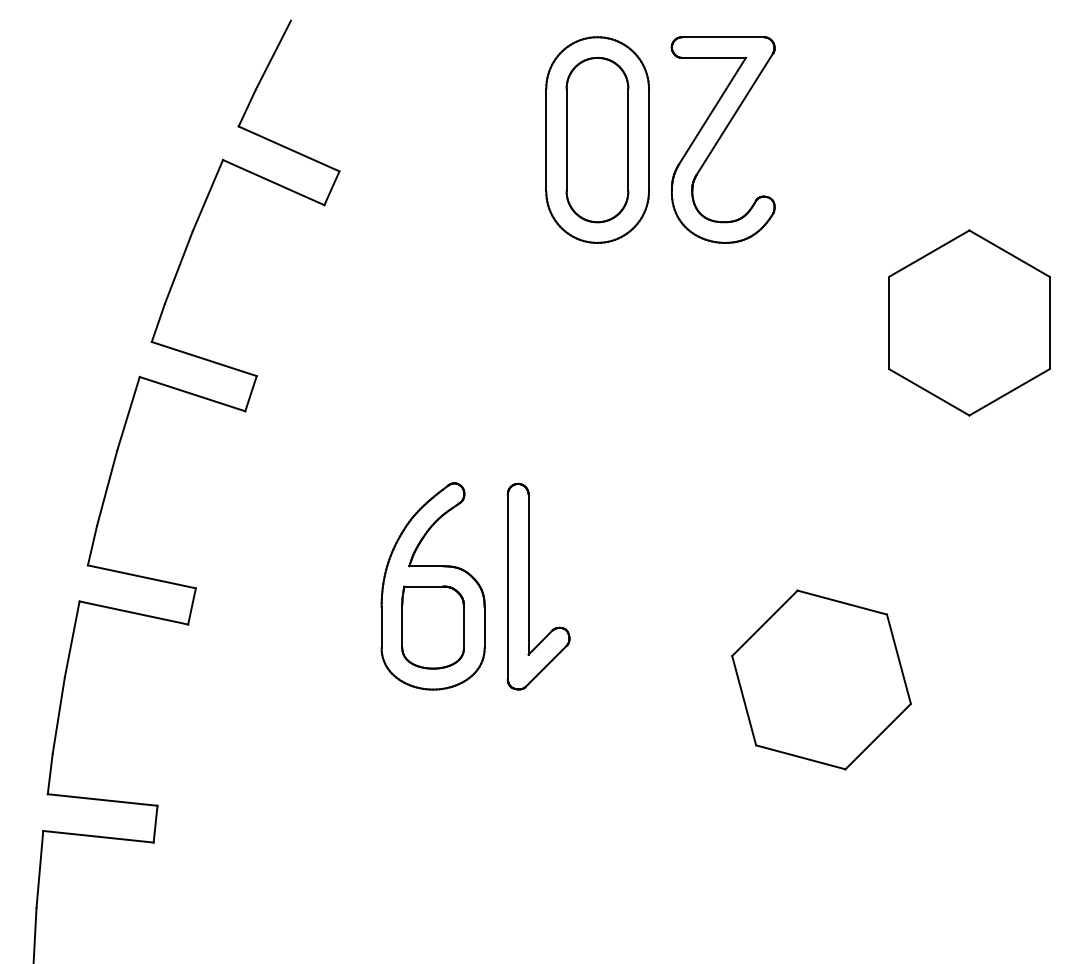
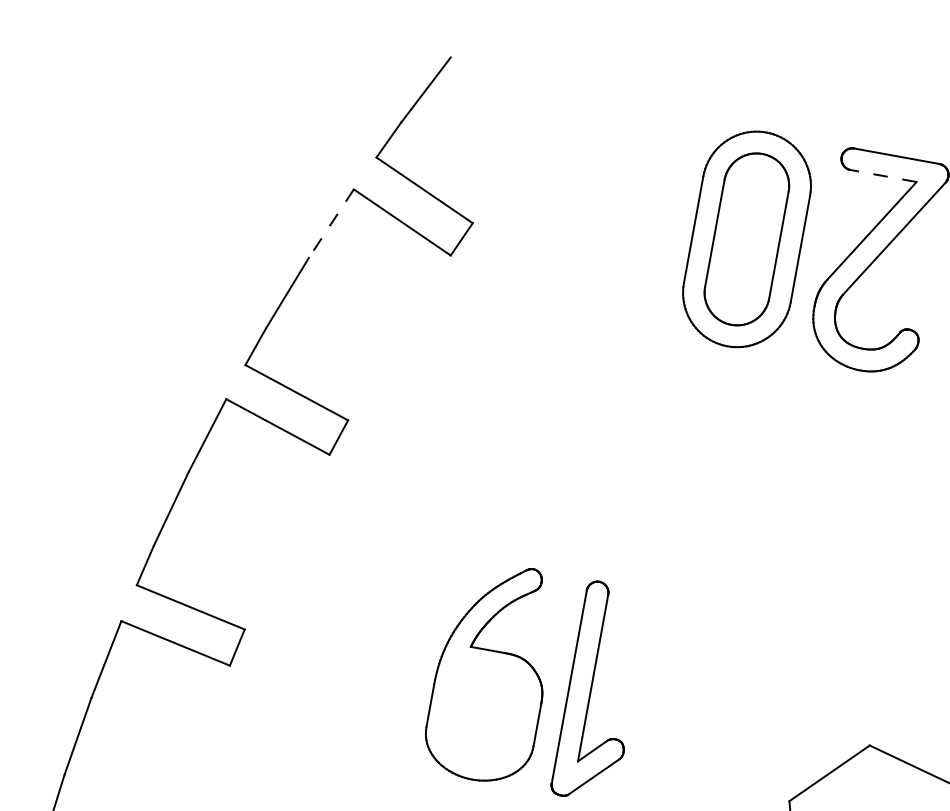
line: (713, 57) -> (883, 175), solid -> dashed
line: (207, 195) -> (331, 223), solid -> dashed
part: (432, 627) -> (483, 714), removed

